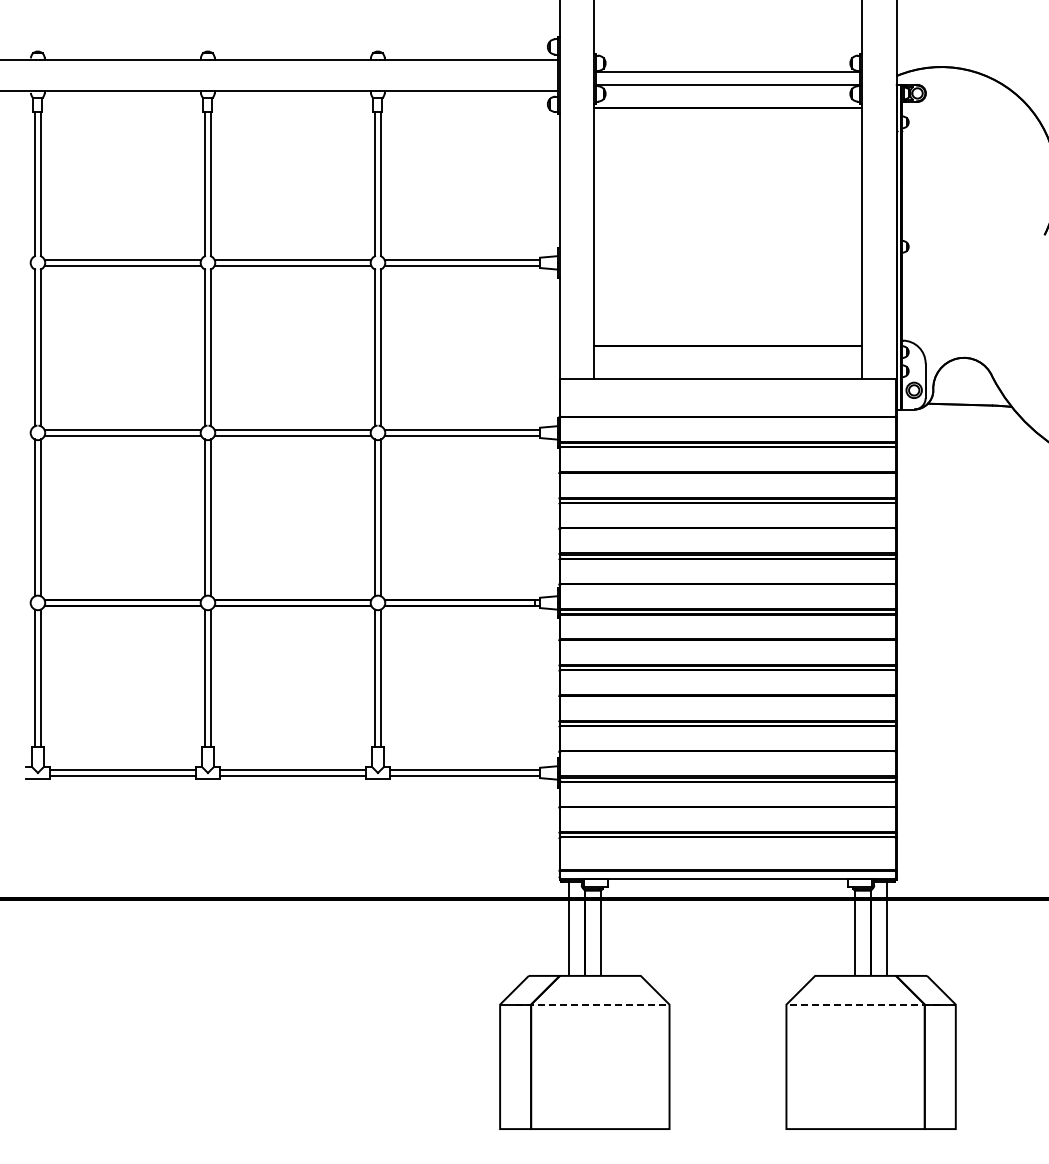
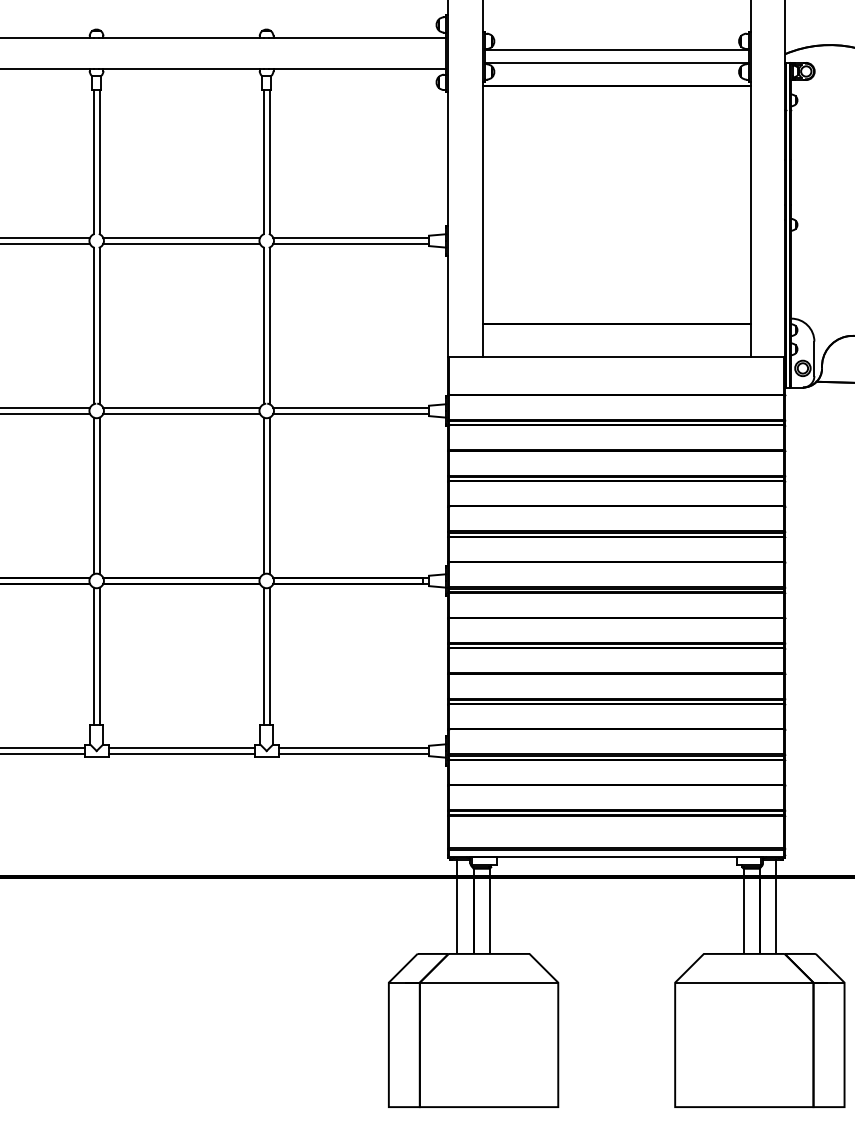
line: (592, 1004) -> (481, 982), dashed -> solid
line: (863, 1004) -> (752, 982), dashed -> solid

